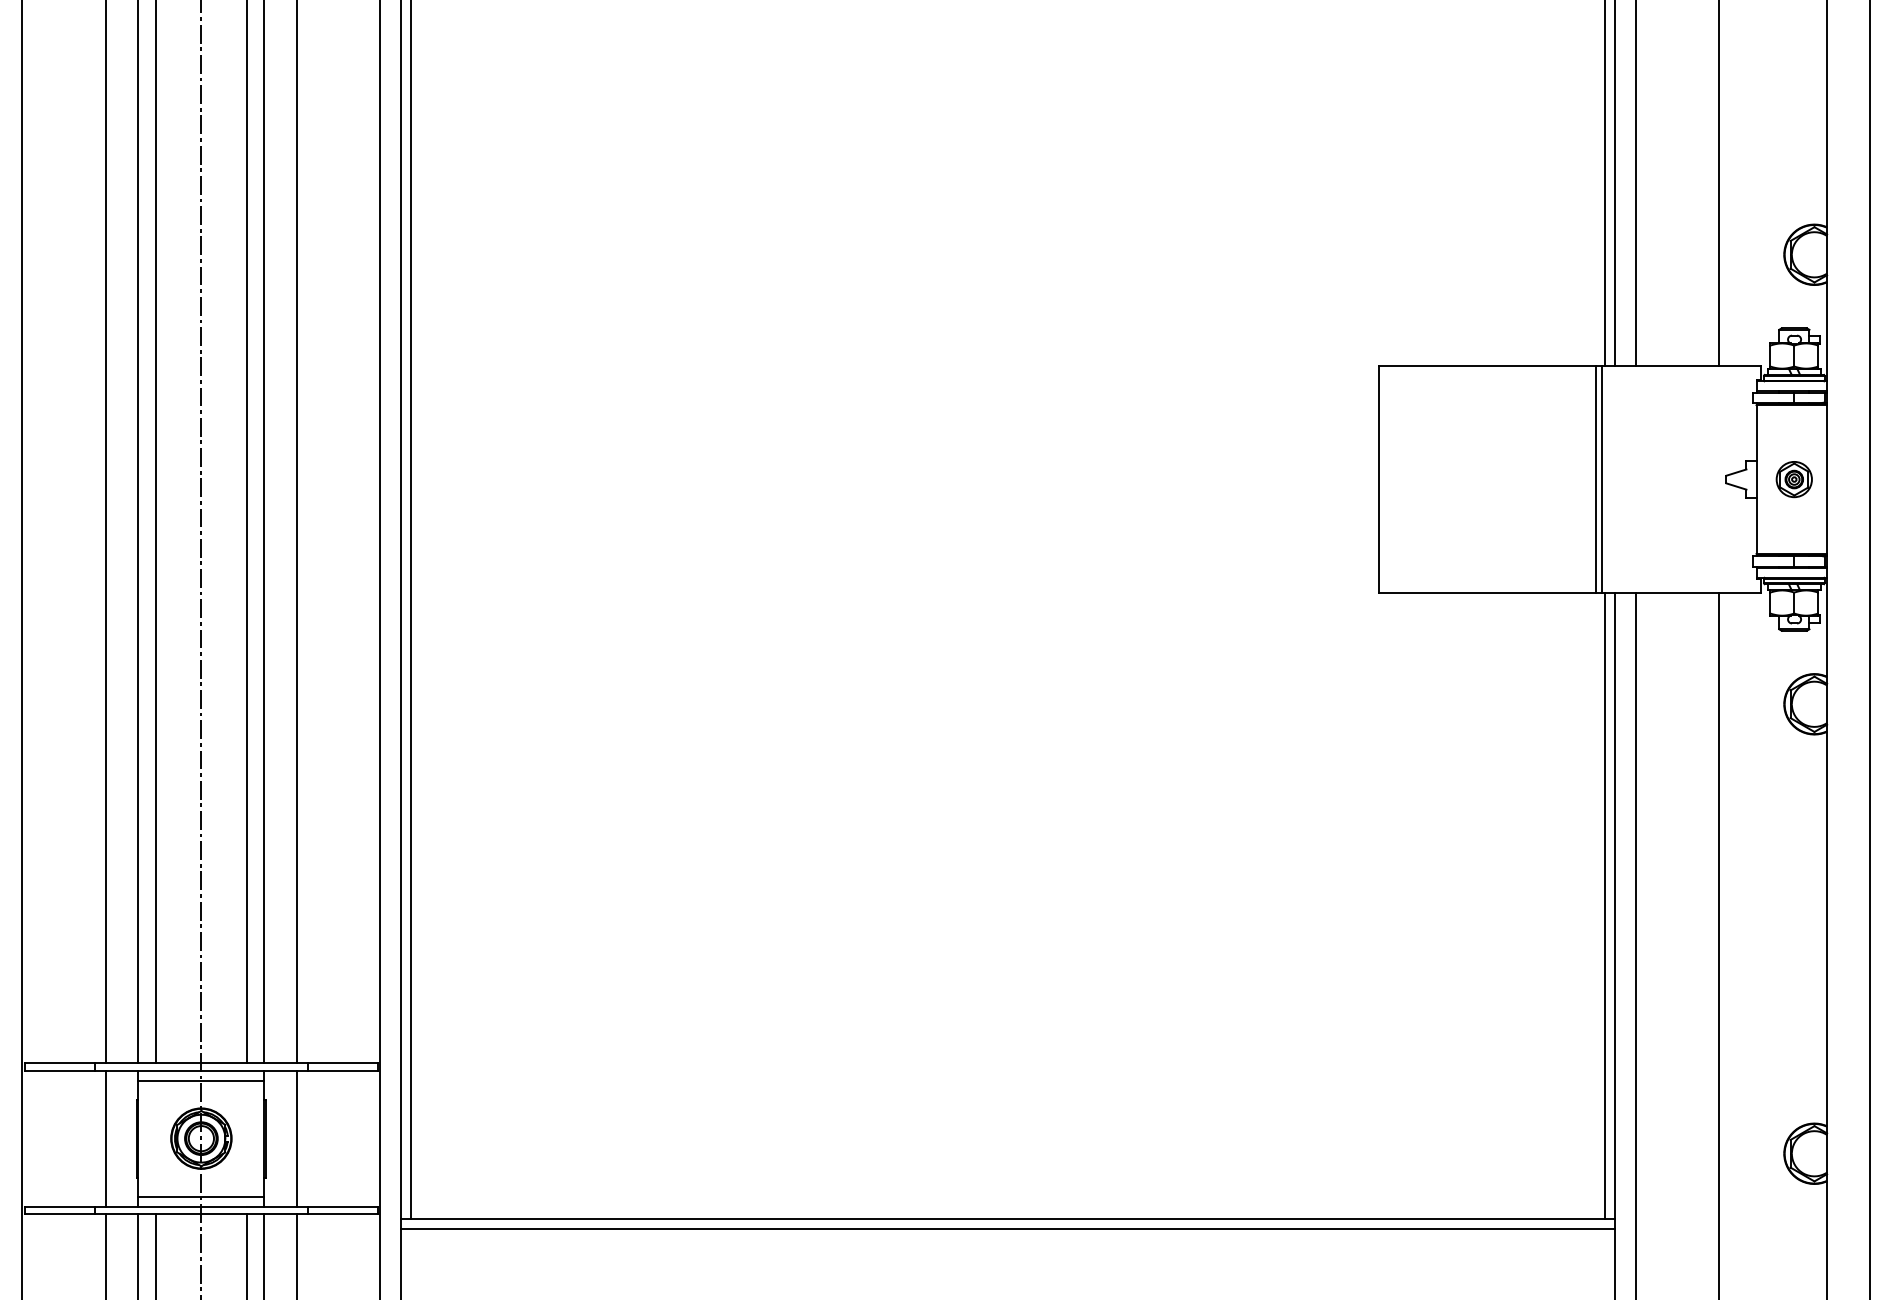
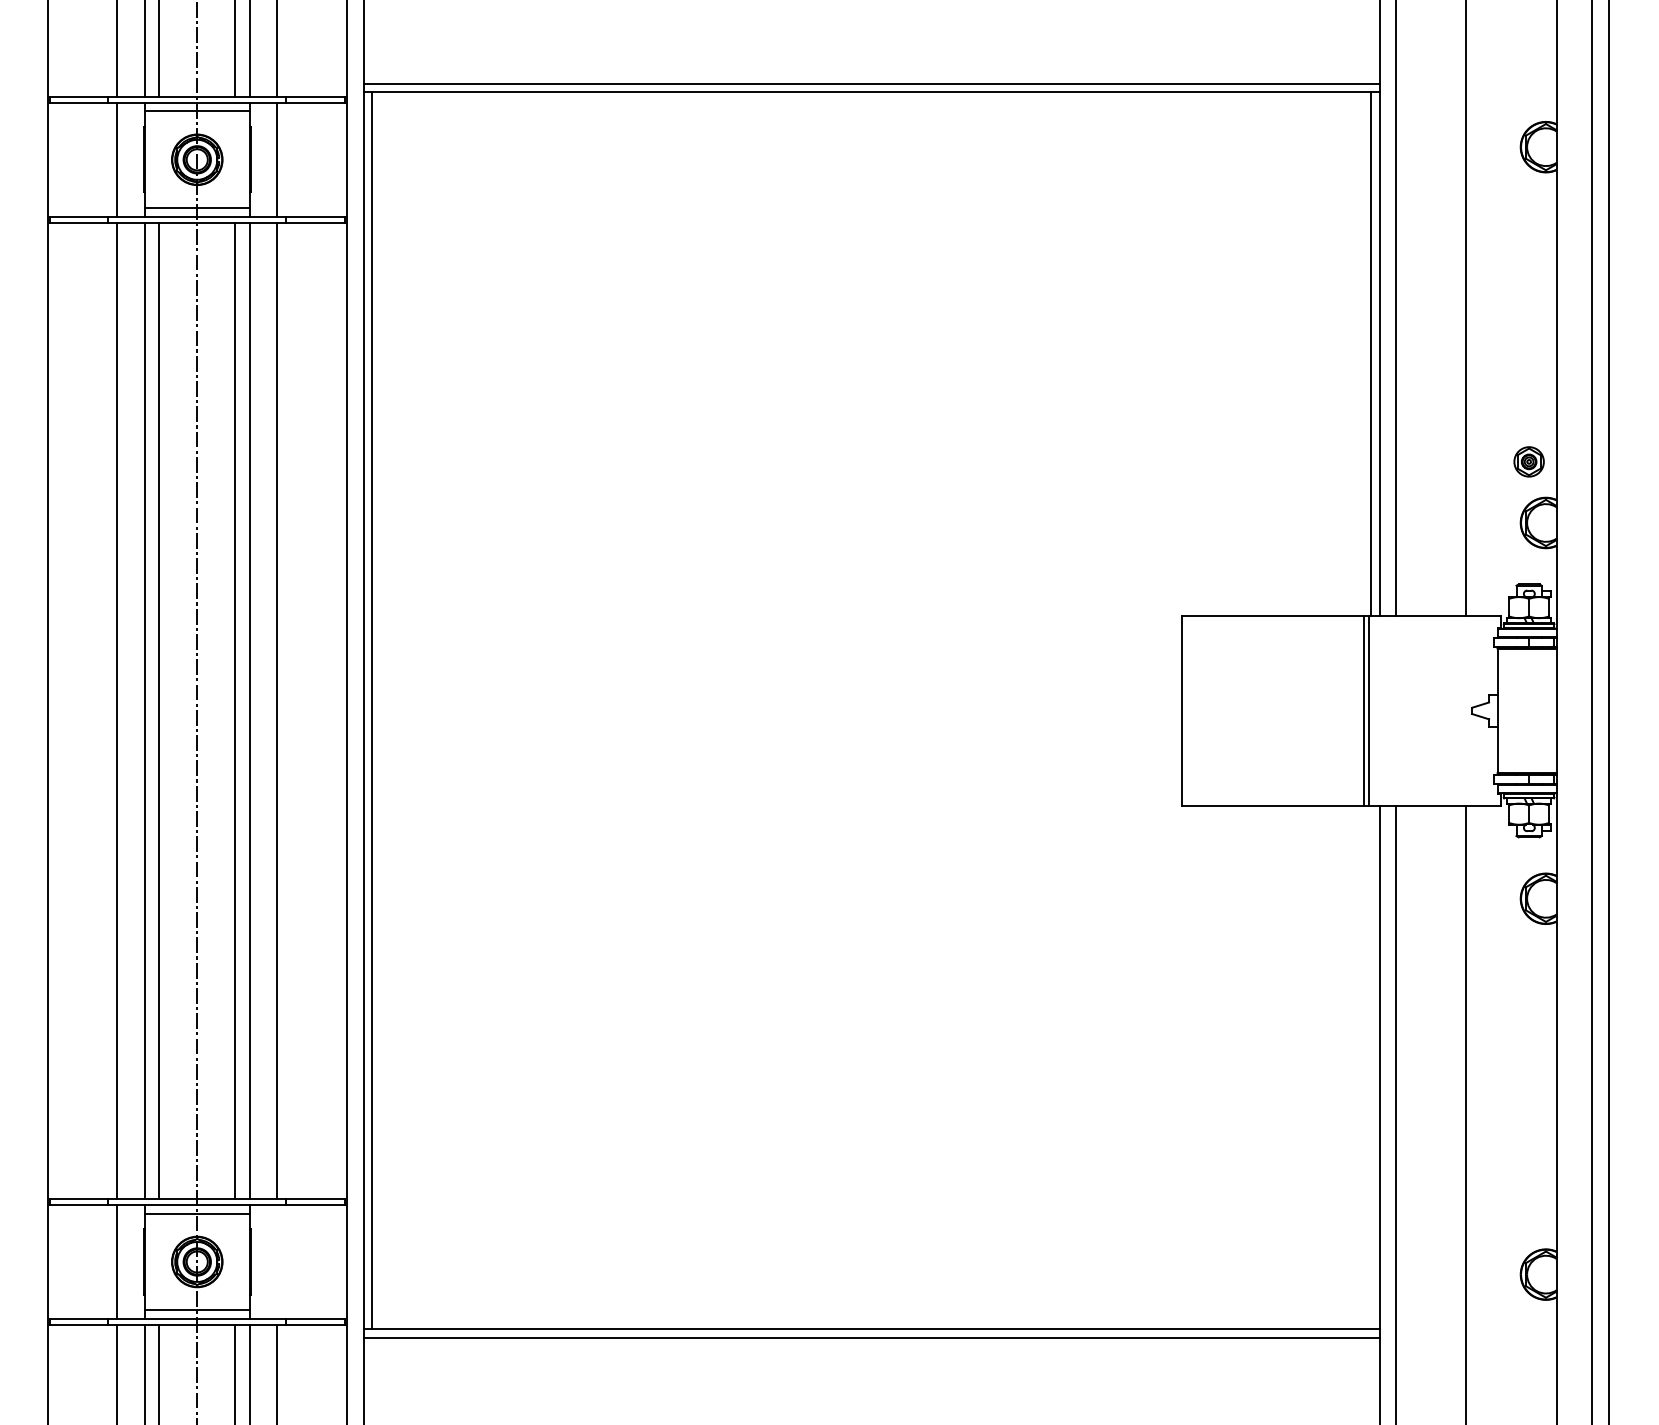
part: (1793, 479) -> (1528, 461), moved
line: (1605, 906) -> (1371, 1067), removed
line: (297, 1138) -> (277, 1261), removed

